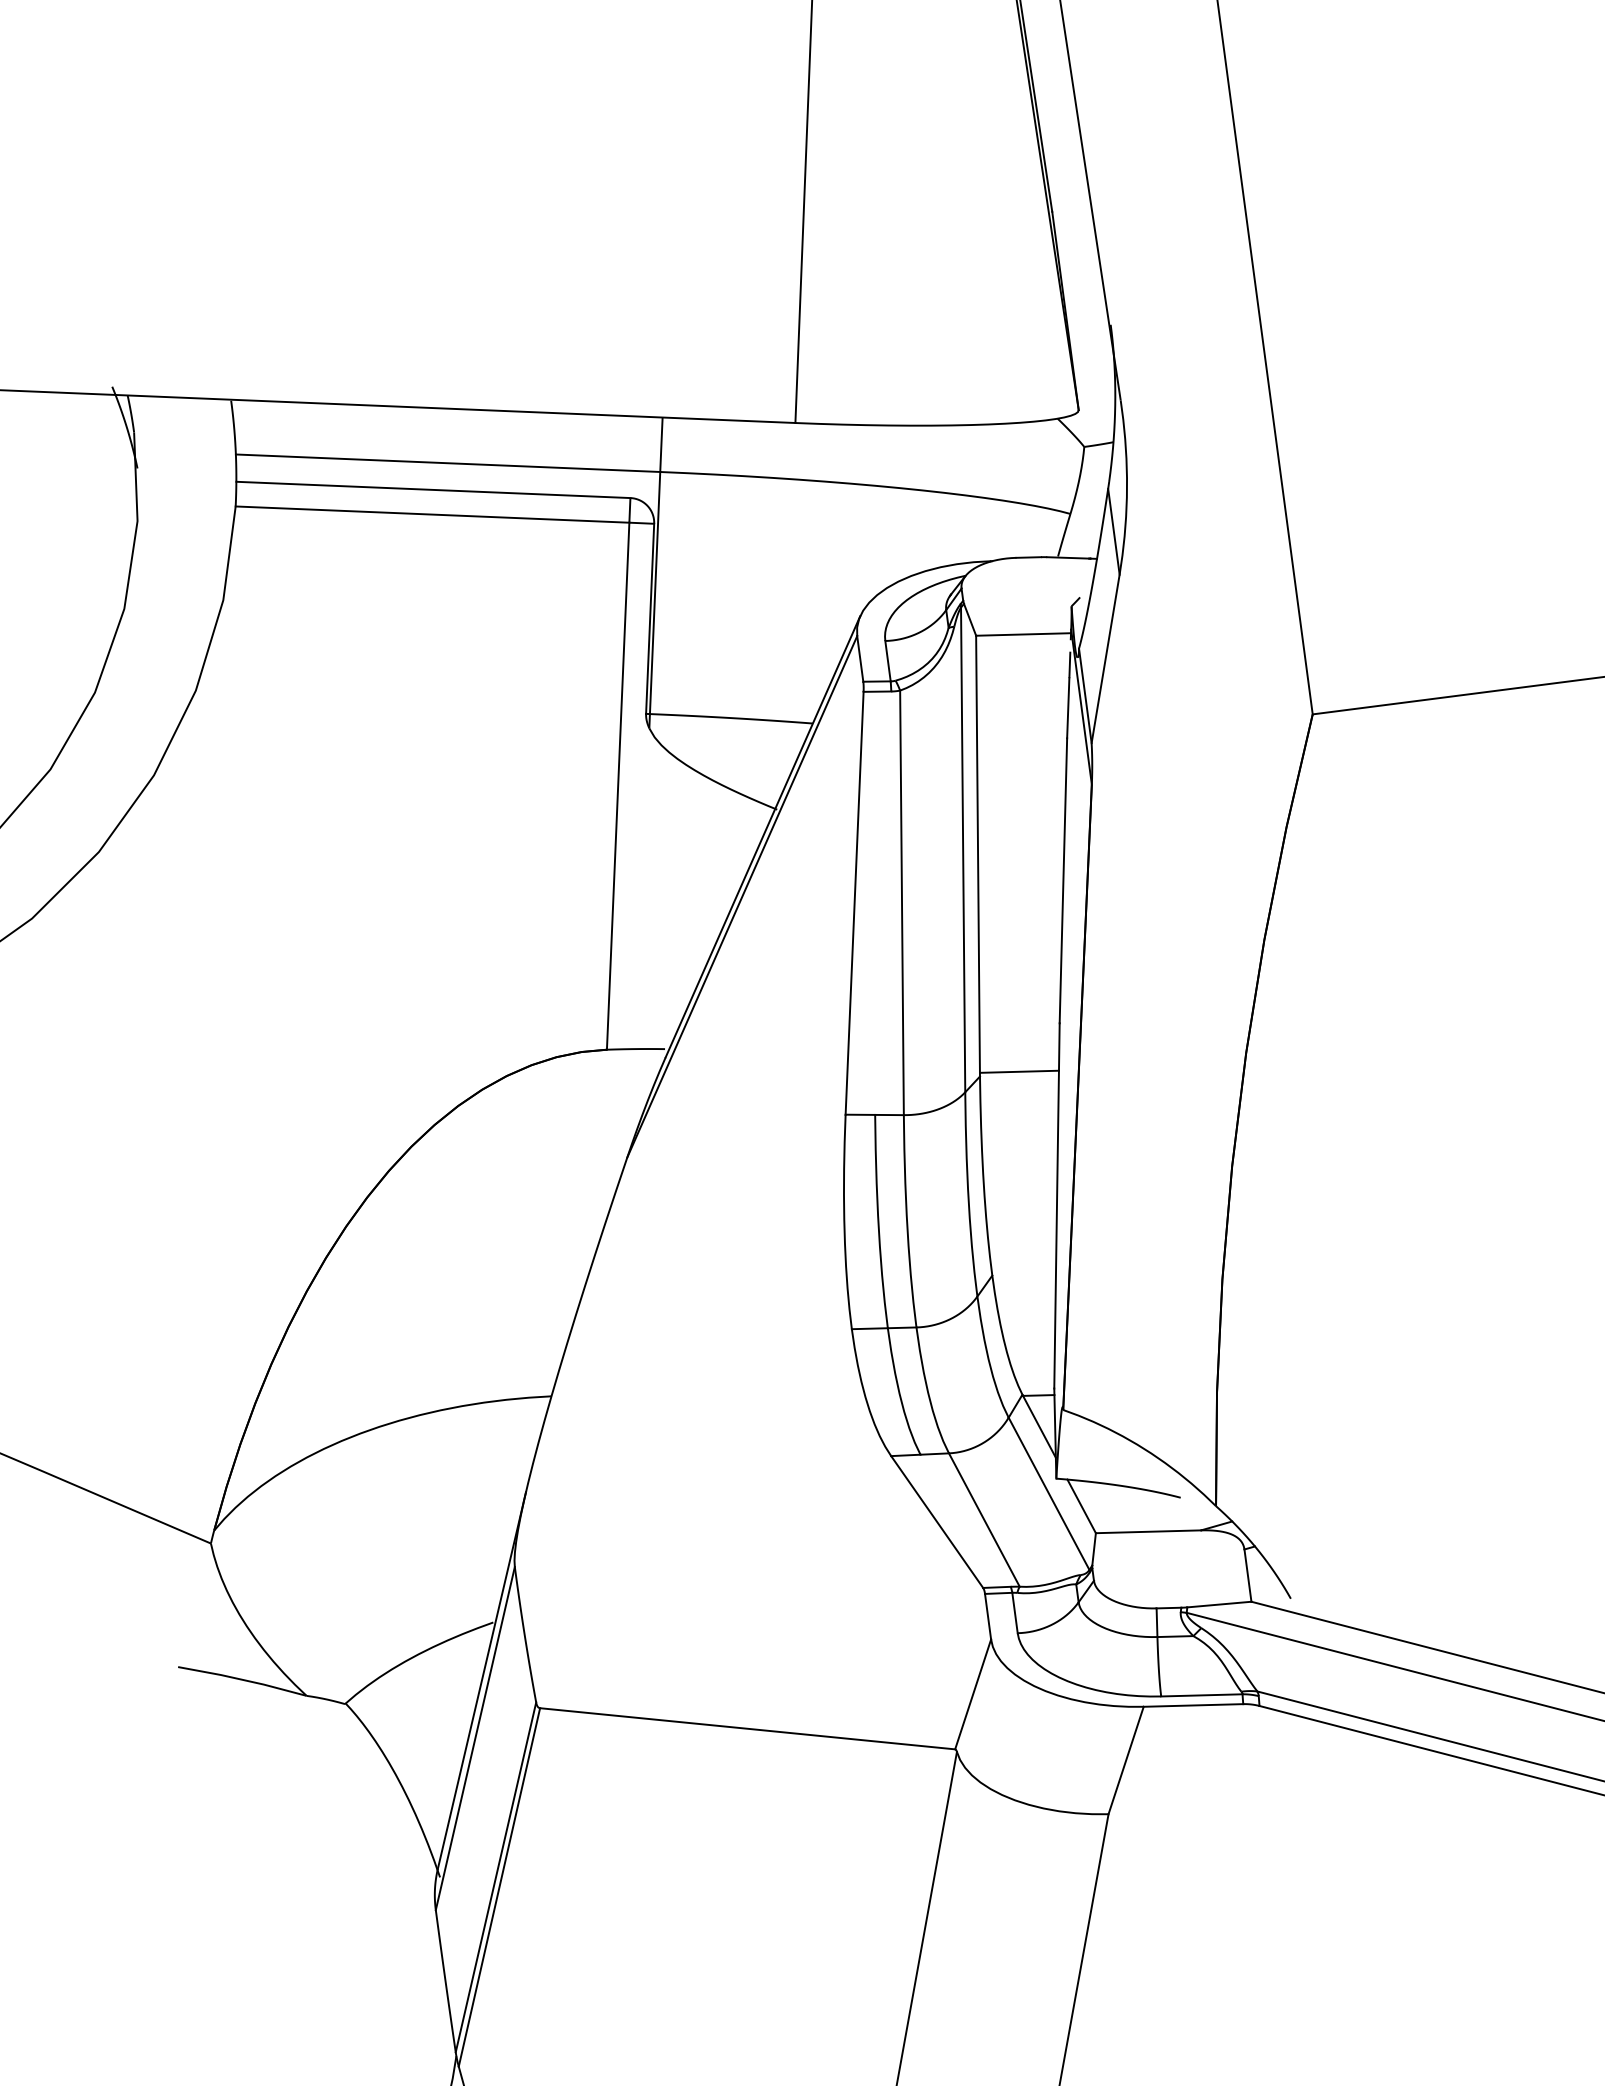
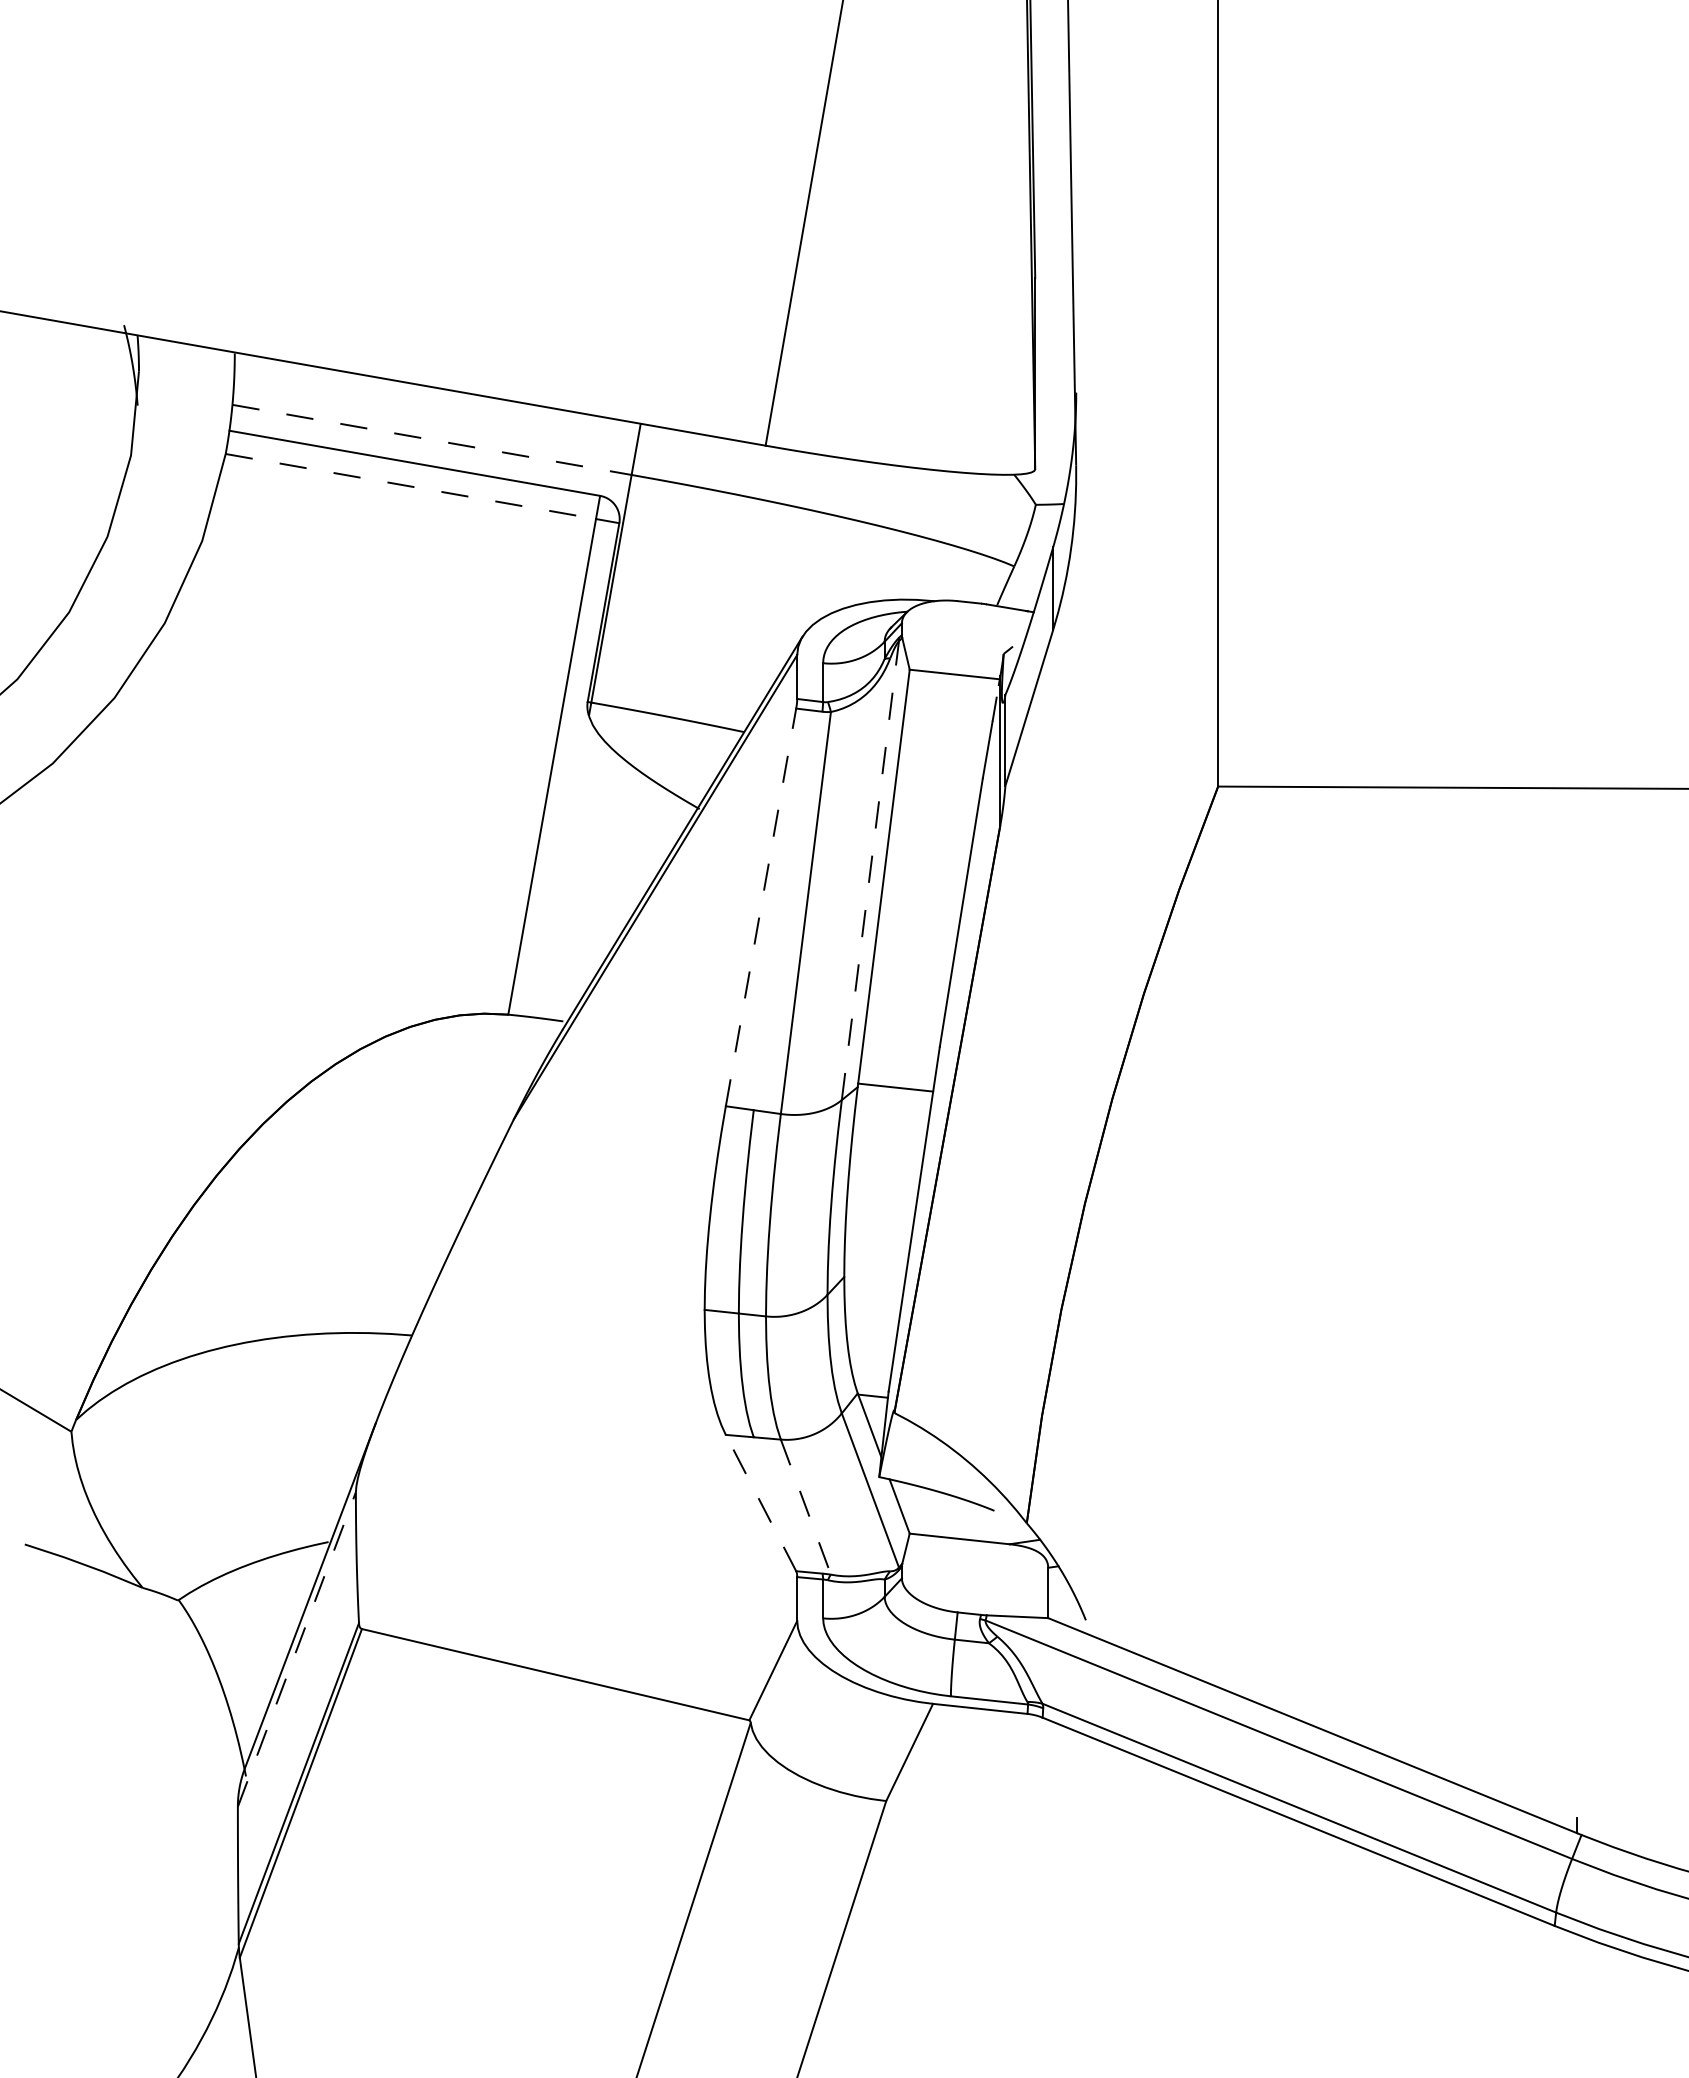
line: (448, 462) -> (432, 439), solid -> dashed
line: (432, 514) -> (410, 486), solid -> dashed
line: (963, 849) -> (870, 870), solid -> dashed
line: (855, 903) -> (761, 907), solid -> dashed
line: (985, 1520) -> (806, 1507), solid -> dashed
line: (937, 1522) -> (761, 1503), solid -> dashed
line: (475, 1738) -> (297, 1649), solid -> dashed

